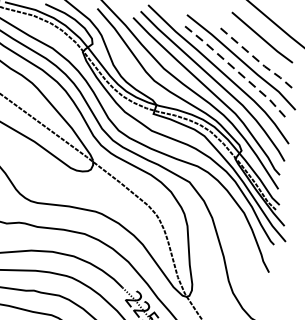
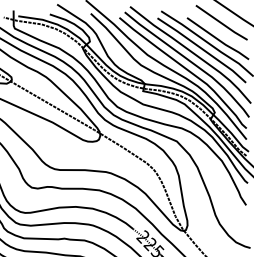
line: (256, 58) -> (218, 39), dashed -> solid
line: (234, 68) -> (202, 49), dashed -> solid

